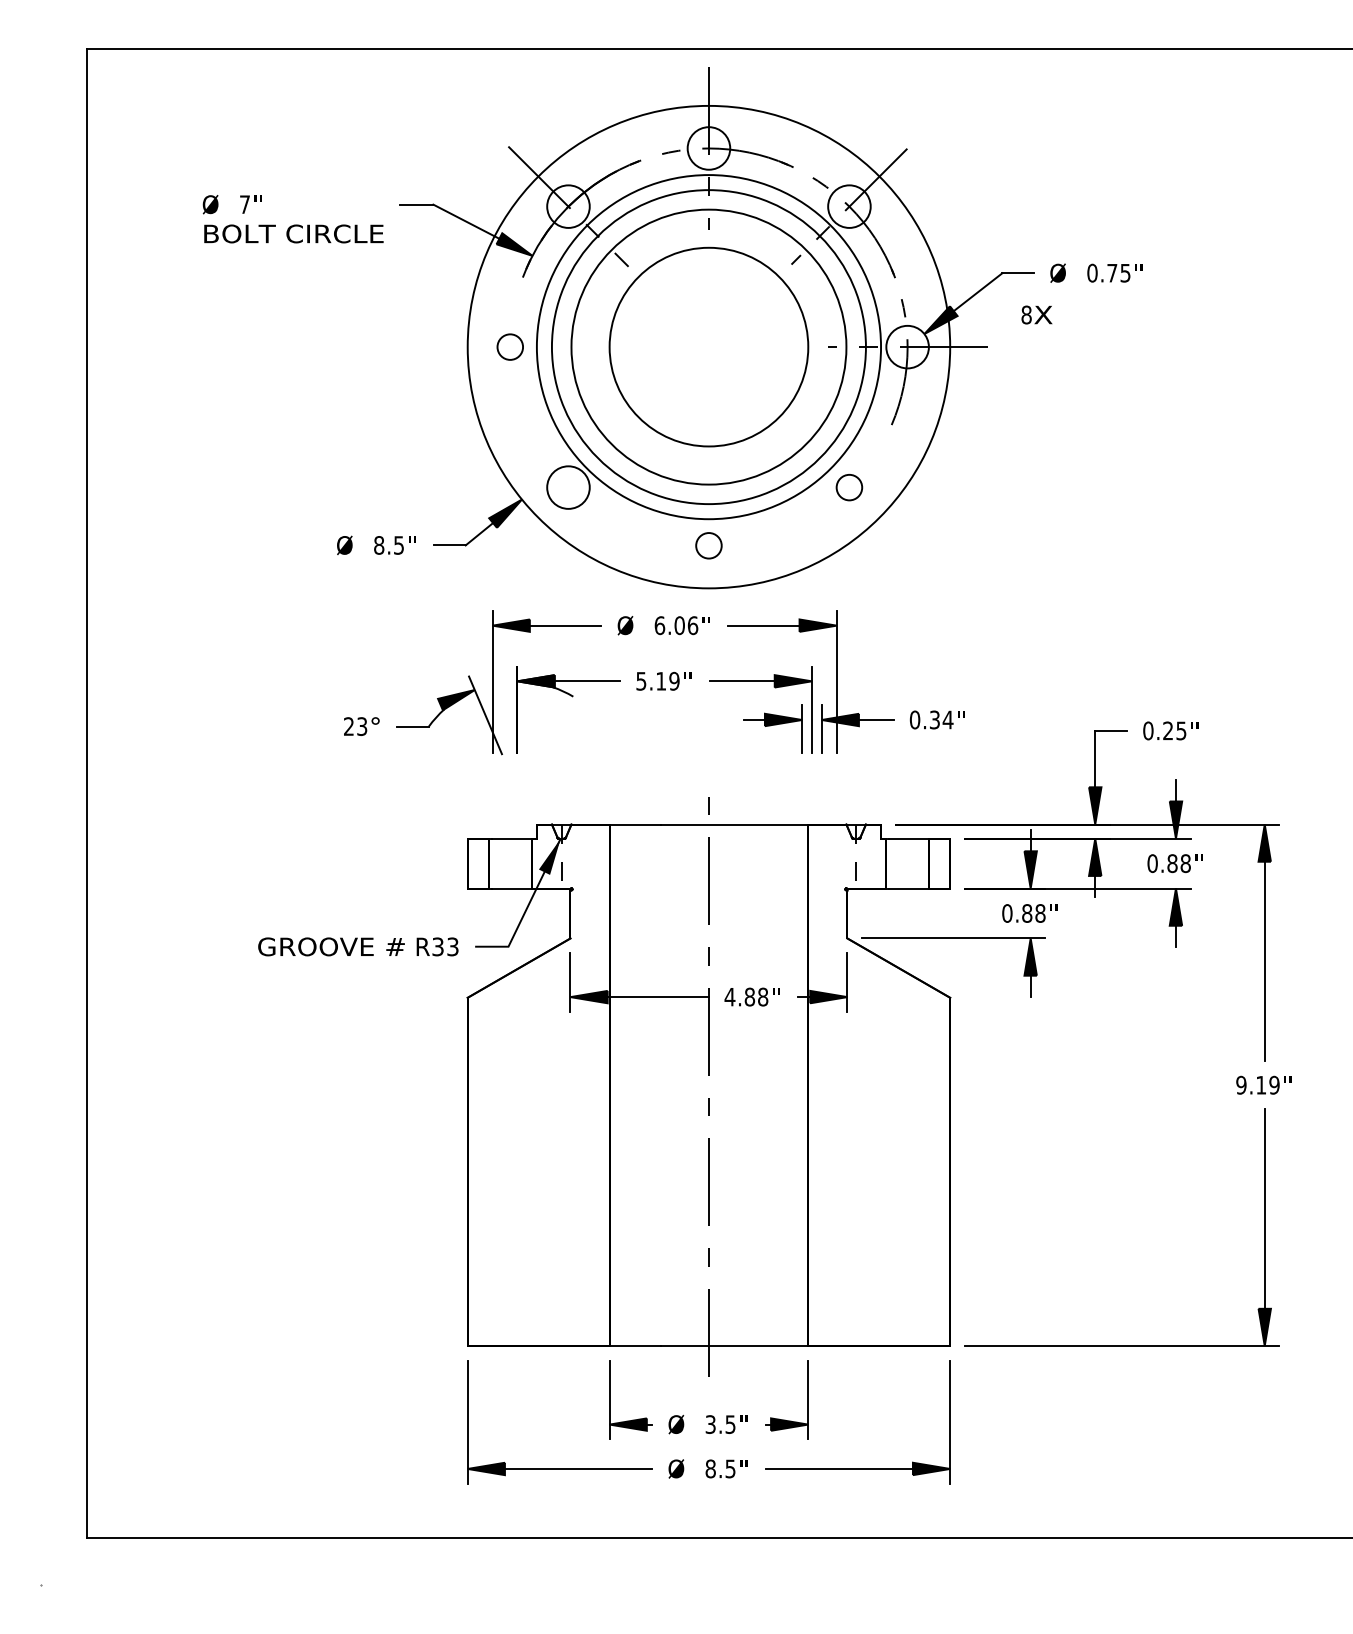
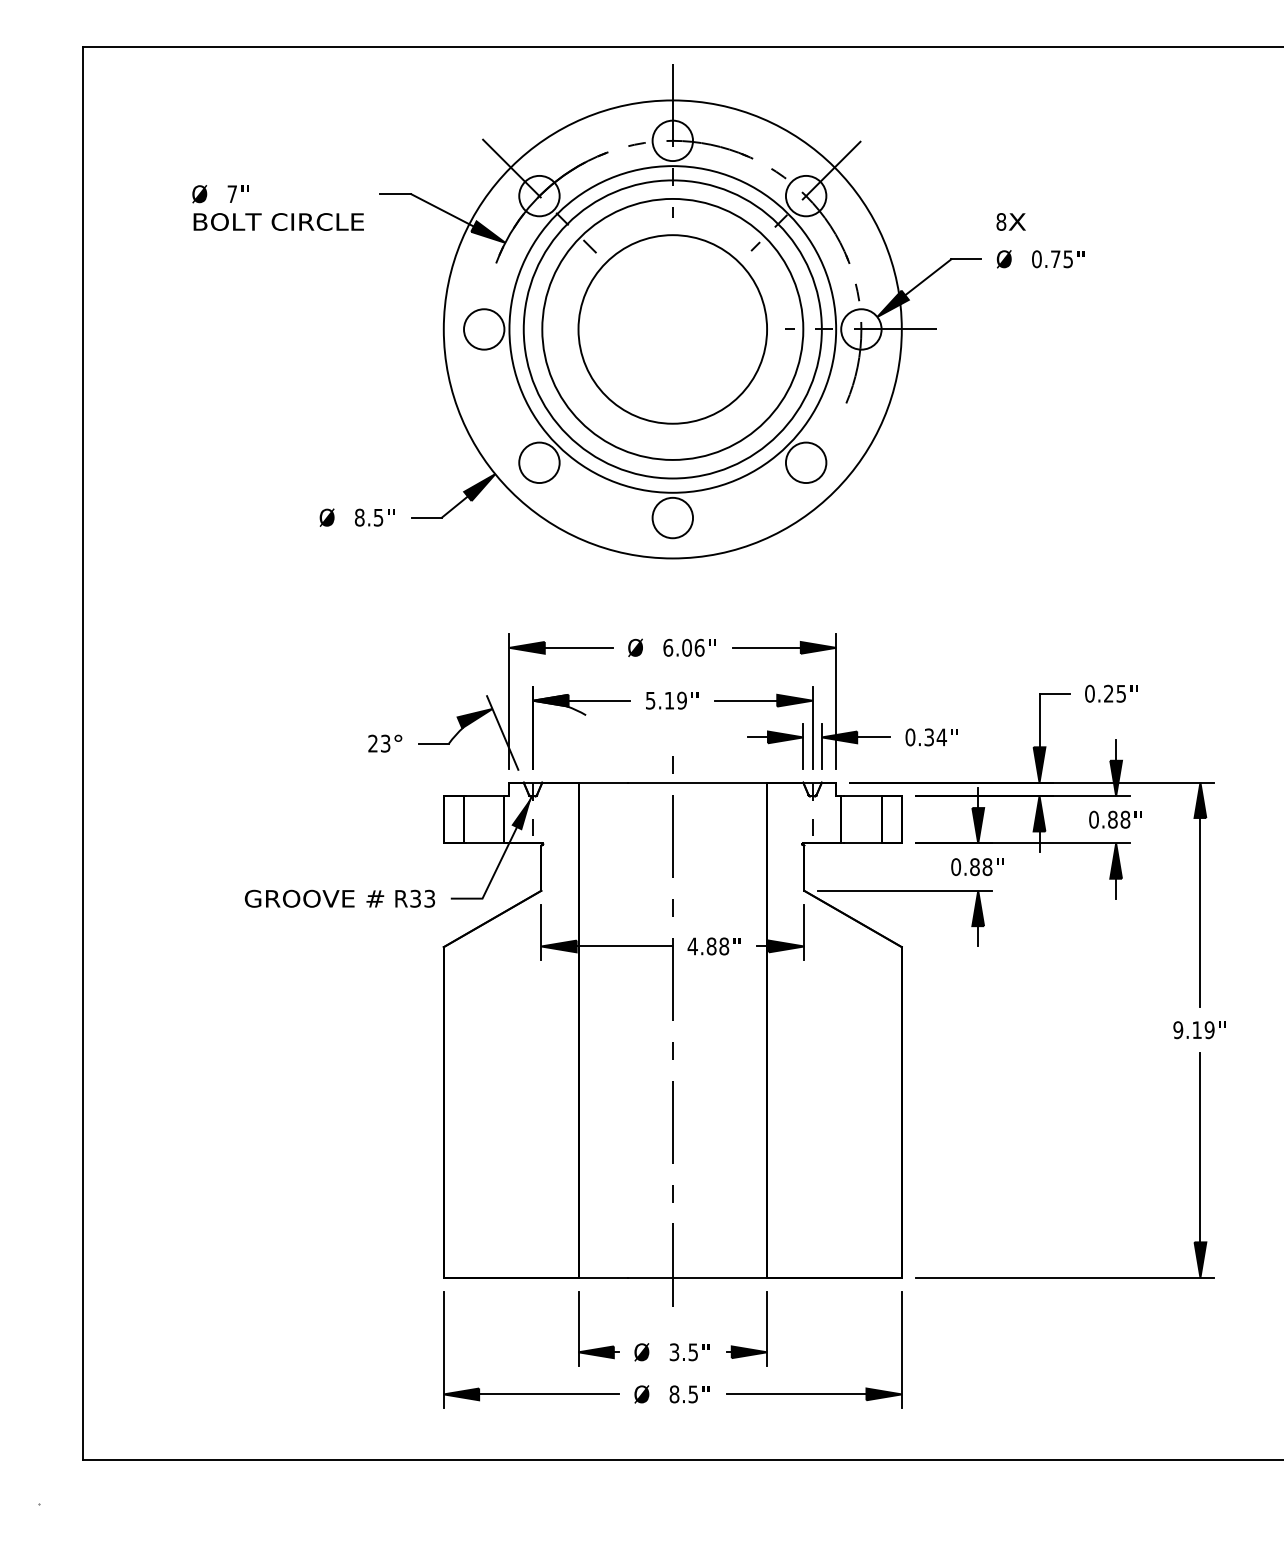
text: (1036, 314) -> (1010, 221), moved
circle: (510, 347) -> (484, 329), size x1.67
circle: (848, 487) -> (805, 462), size x1.67
circle: (708, 545) -> (672, 517), size x1.67
part: (653, 682) -> (662, 701), moved

